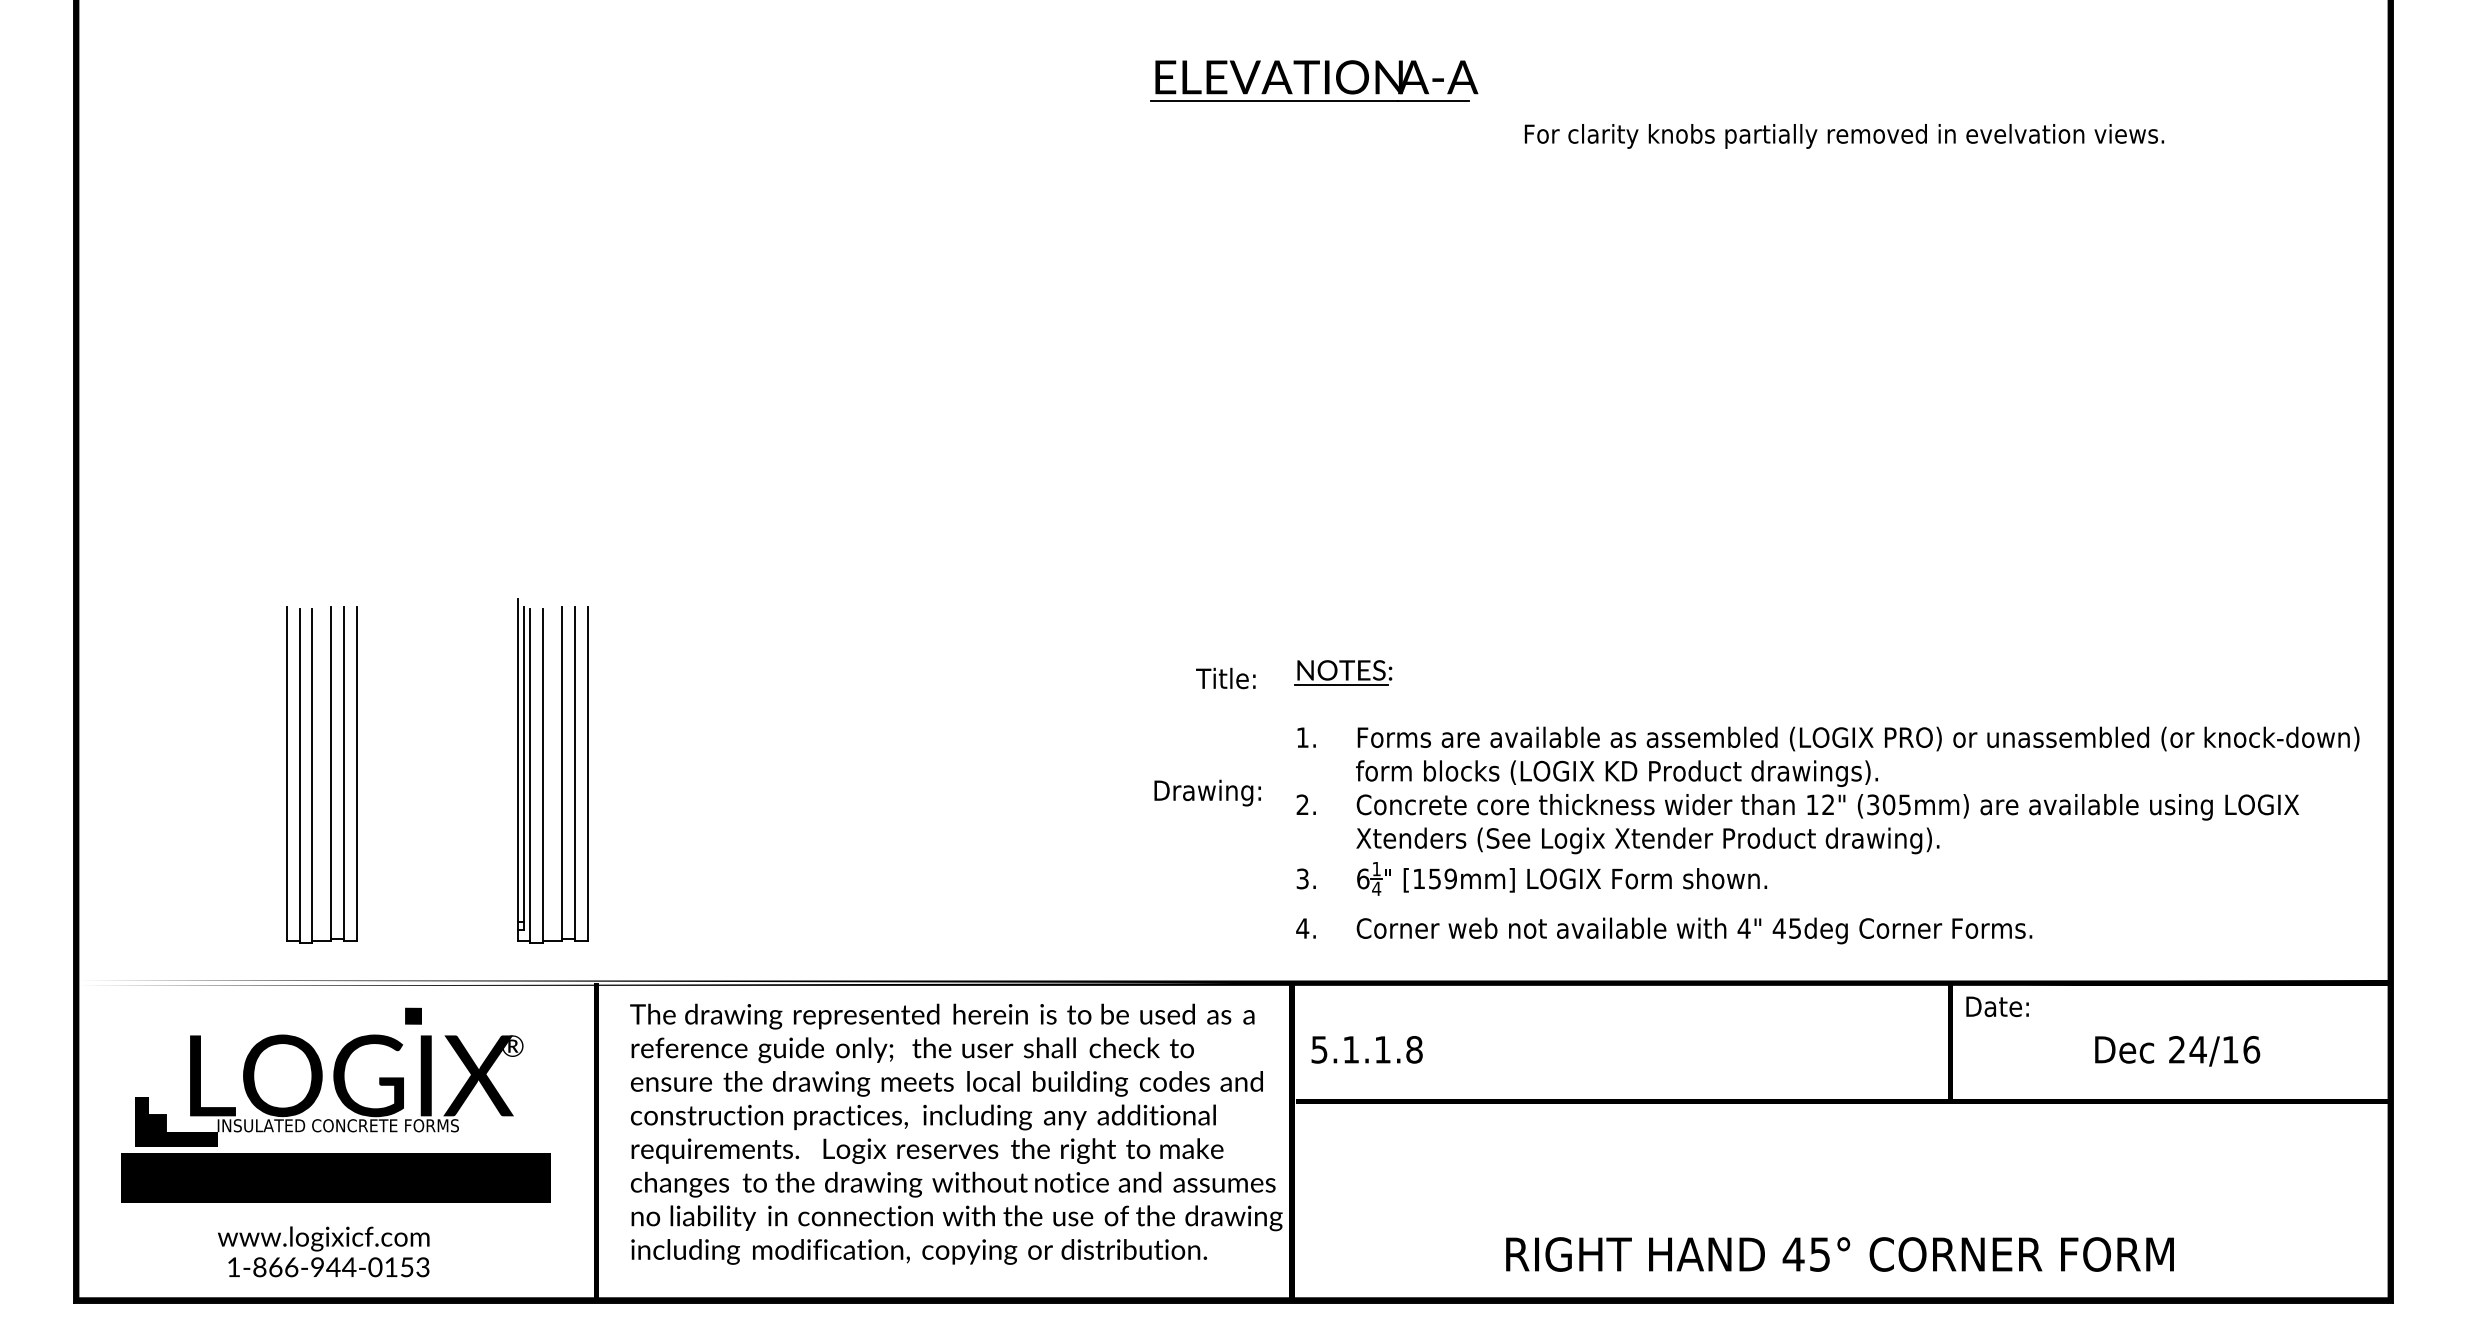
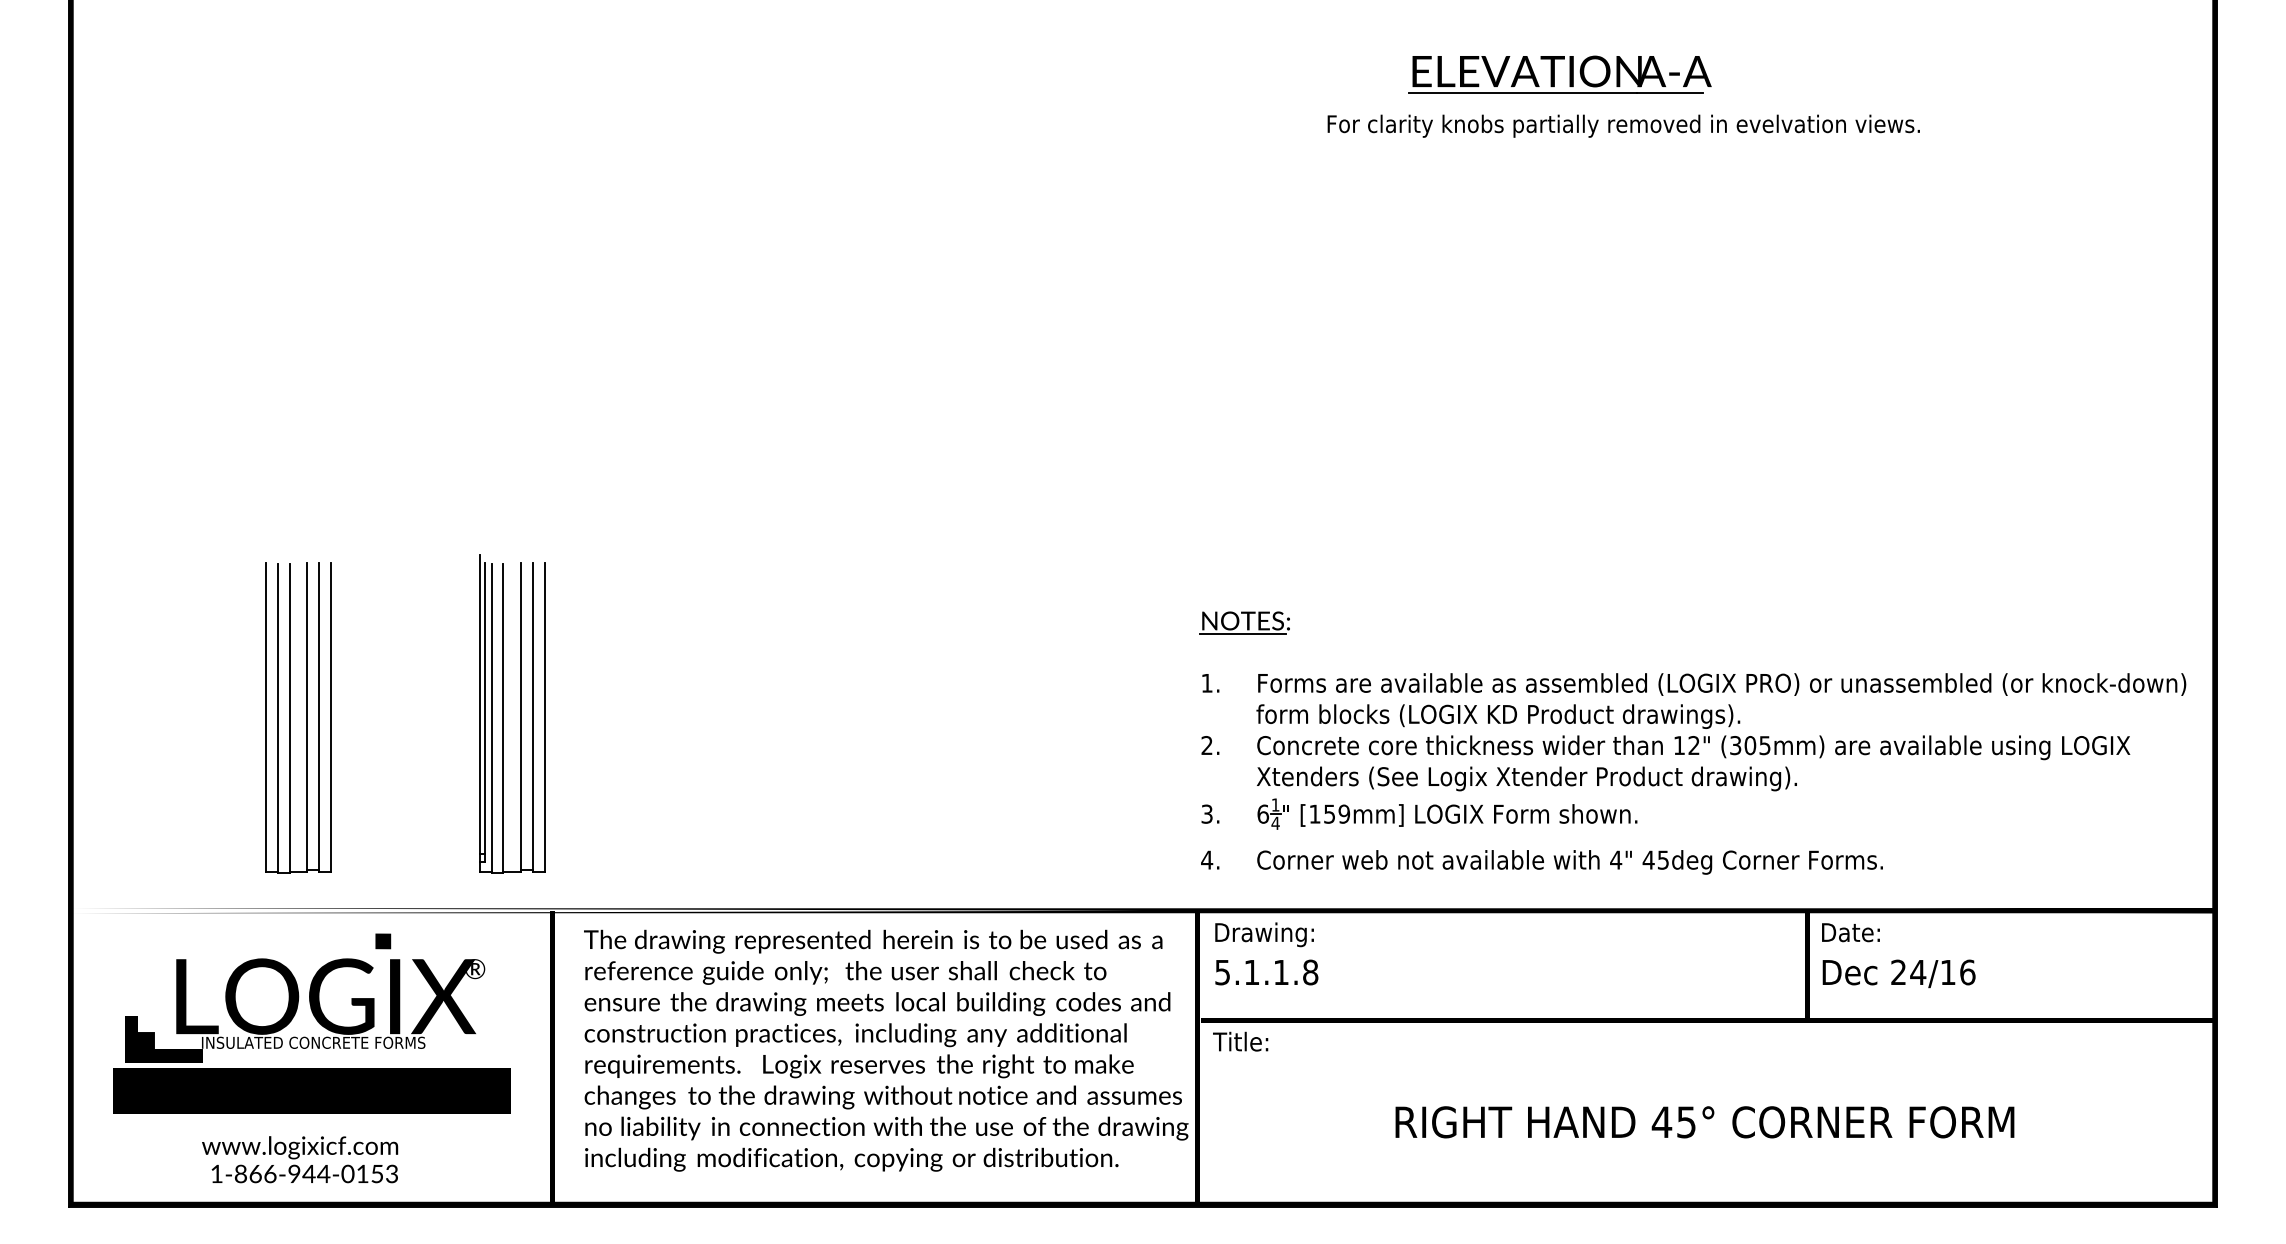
part: (1314, 80) -> (1559, 74), moved
text: (1844, 136) -> (1623, 126), moved
text: (1225, 678) -> (1240, 1041), moved
text: (1207, 792) -> (1264, 934), moved
text: (2177, 1051) -> (1899, 974), moved
text: (1839, 1254) -> (1704, 1122), moved

